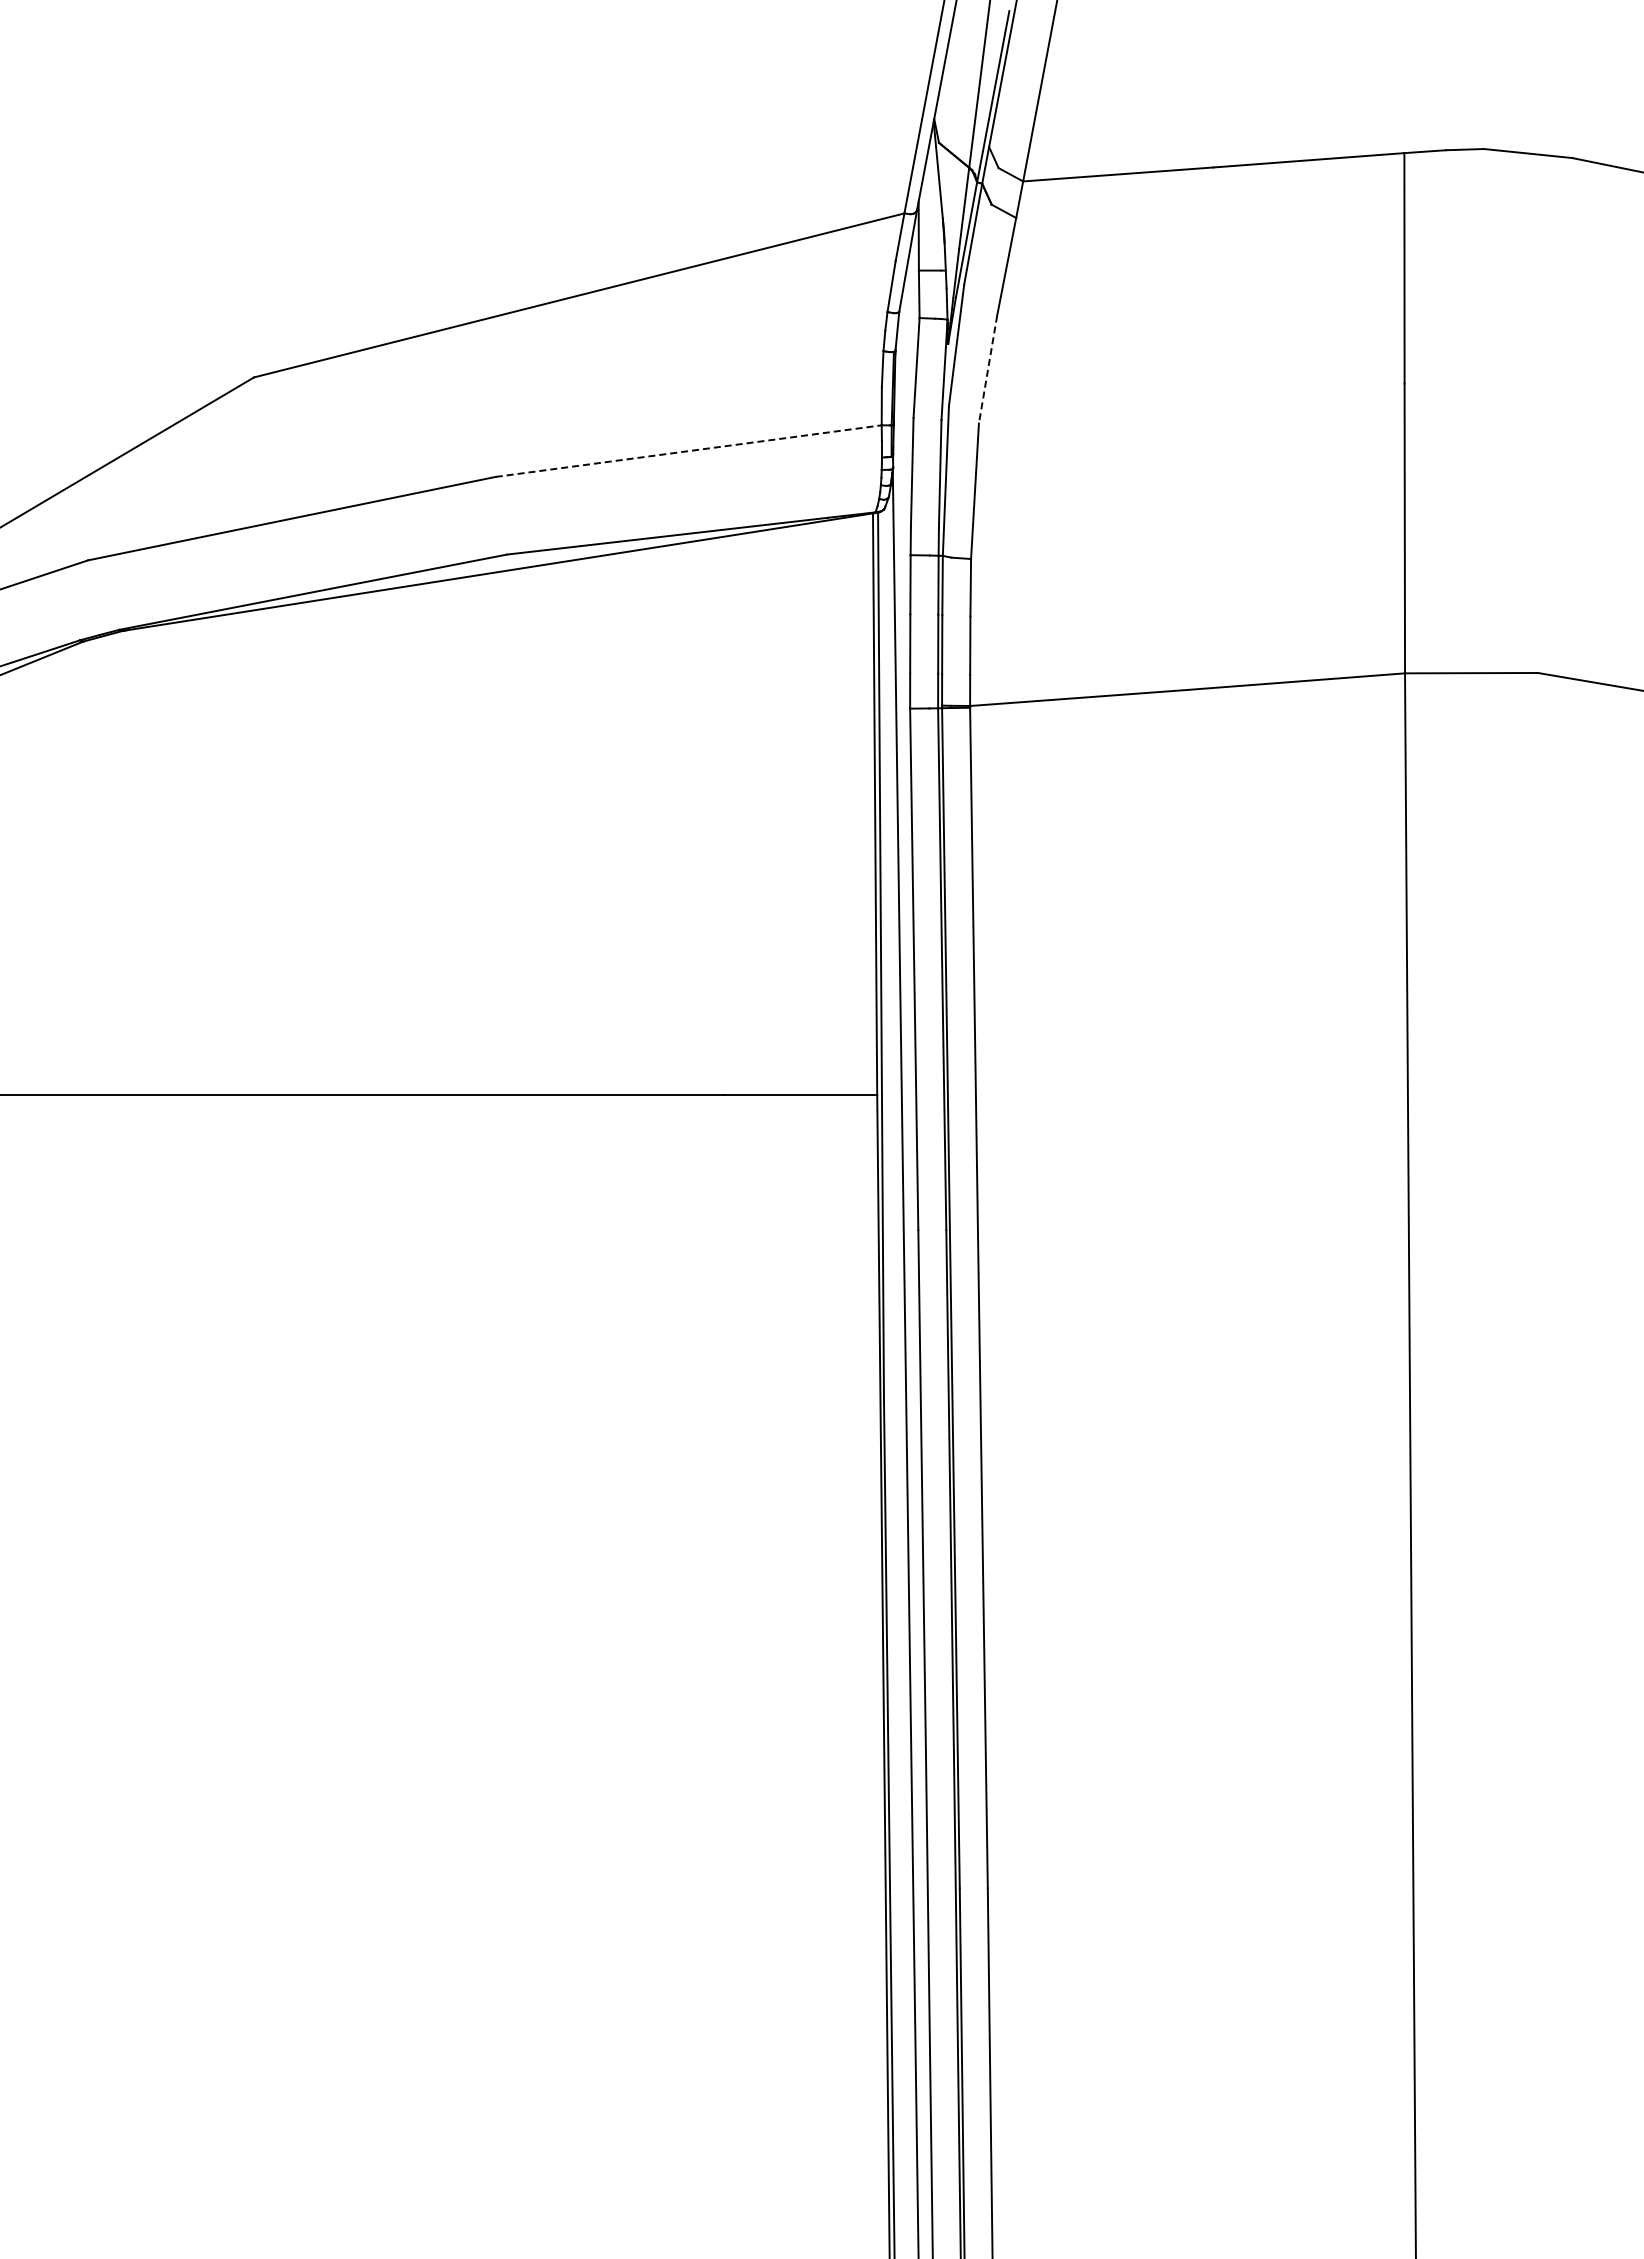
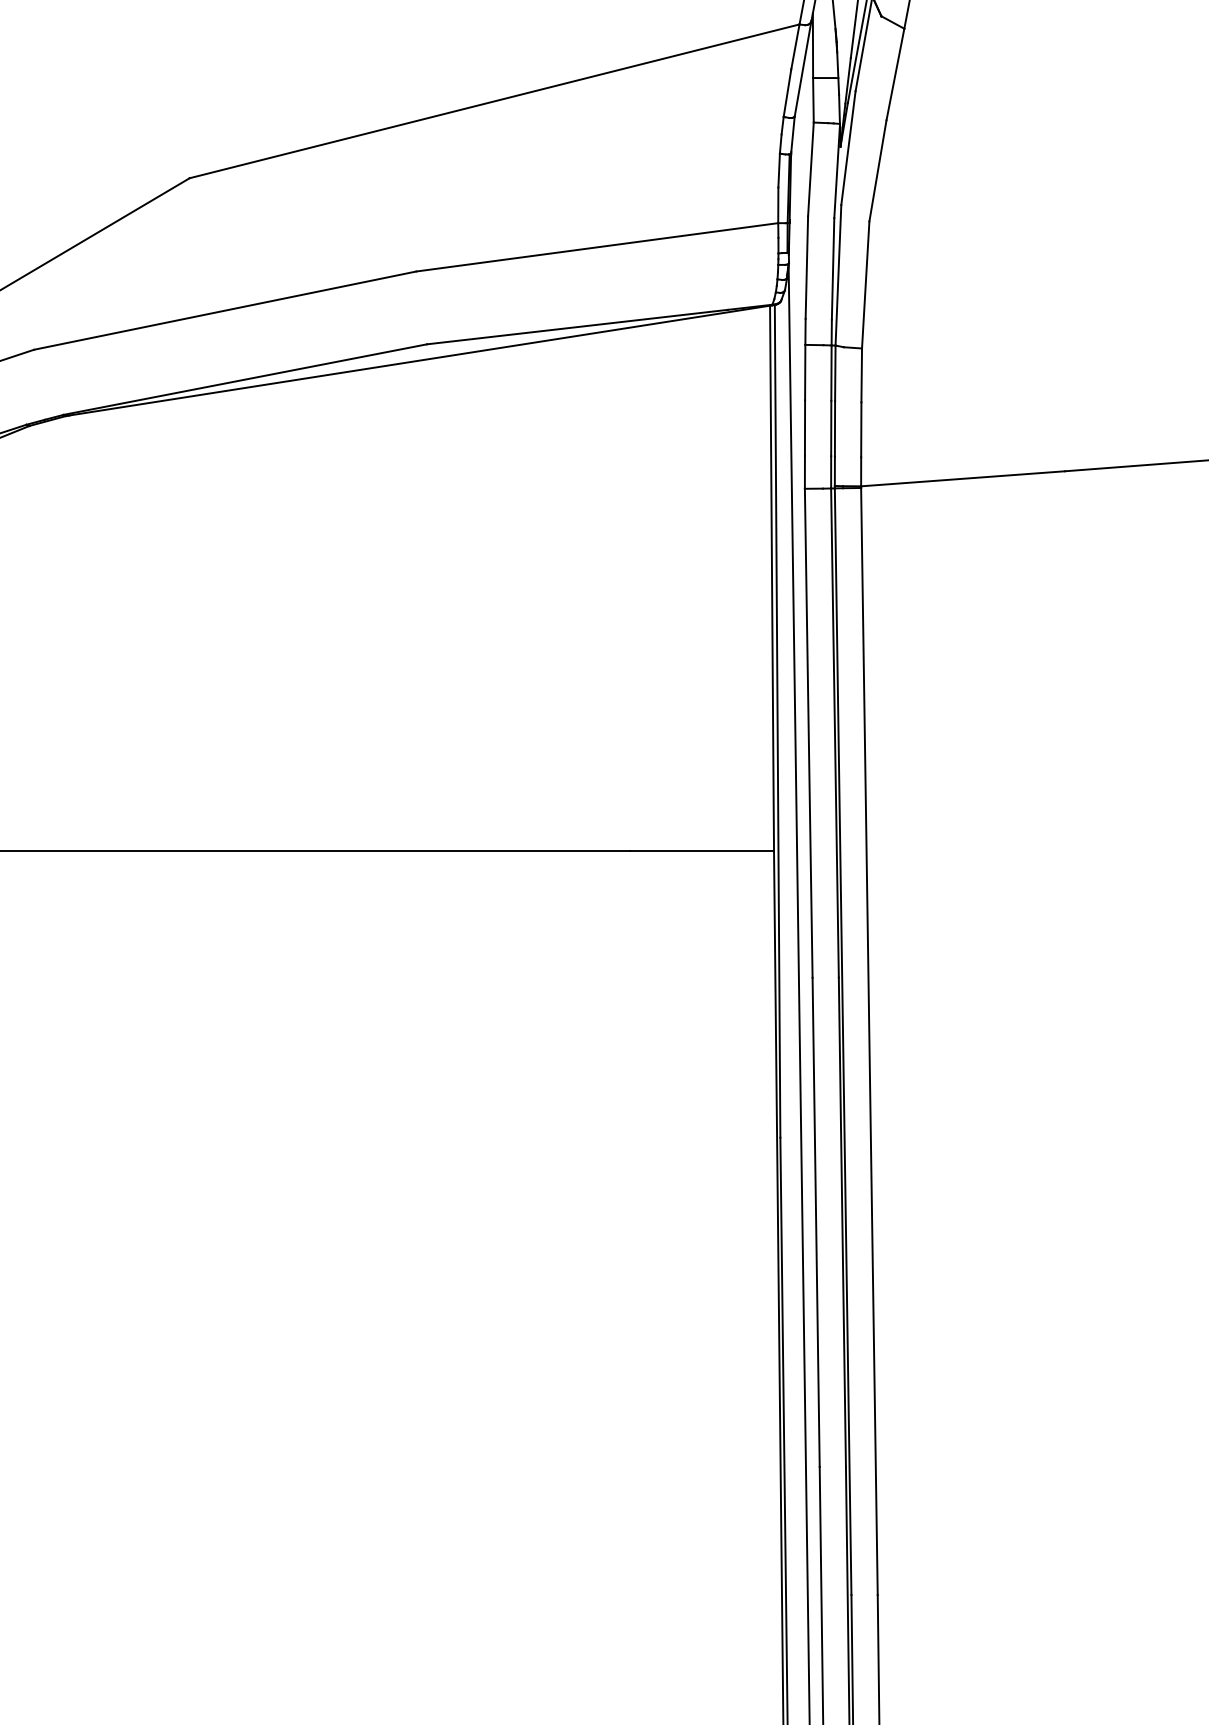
line: (988, 369) -> (878, 170), dashed -> solid
line: (688, 451) -> (597, 247), dashed -> solid

